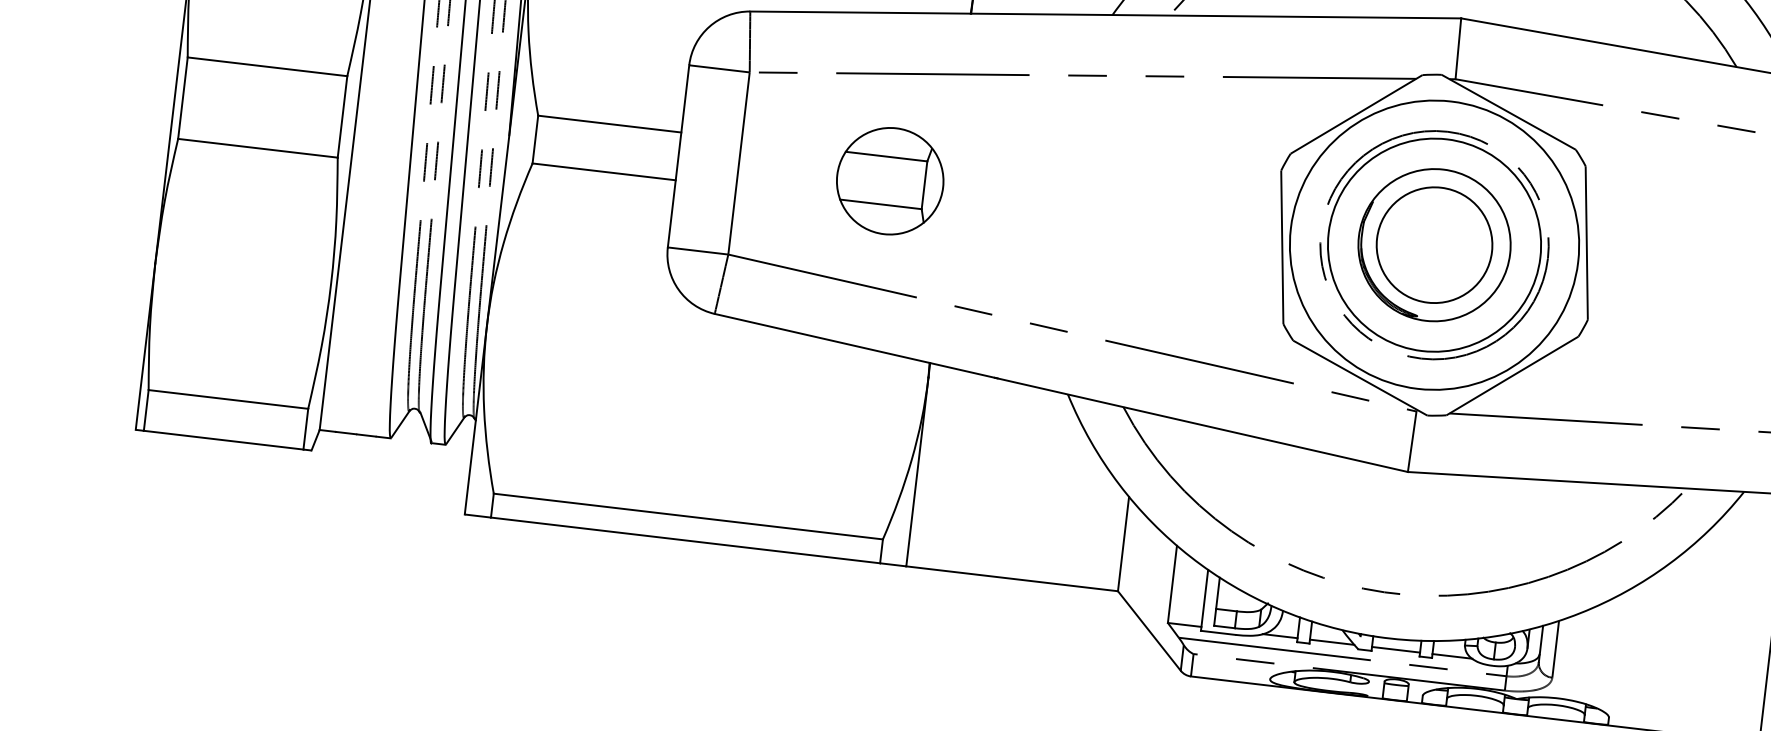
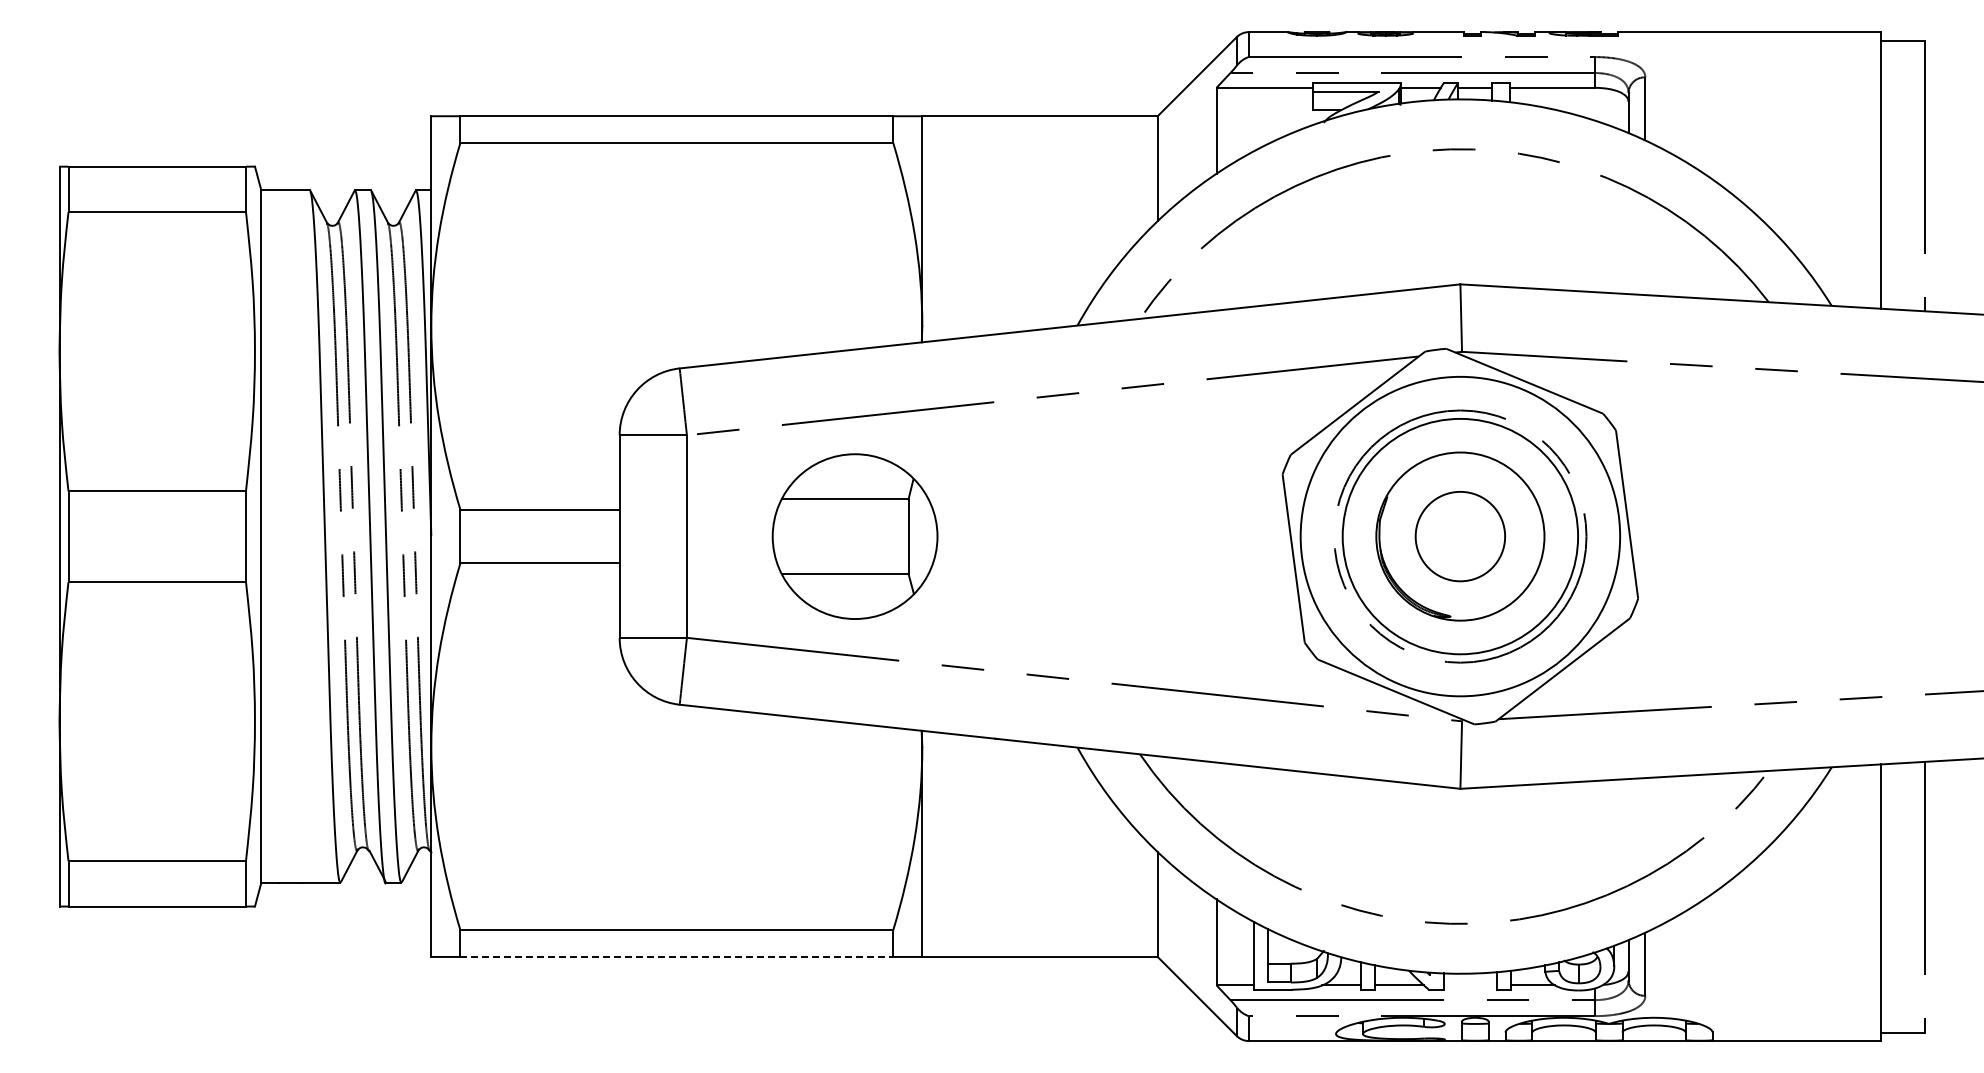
part: (889, 181) -> (854, 536), size x1.4
circle: (1434, 245) -> (1460, 536), size x0.7
line: (686, 540) -> (677, 956), solid -> dashed
line: (1396, 649) -> (1470, 985), removed

